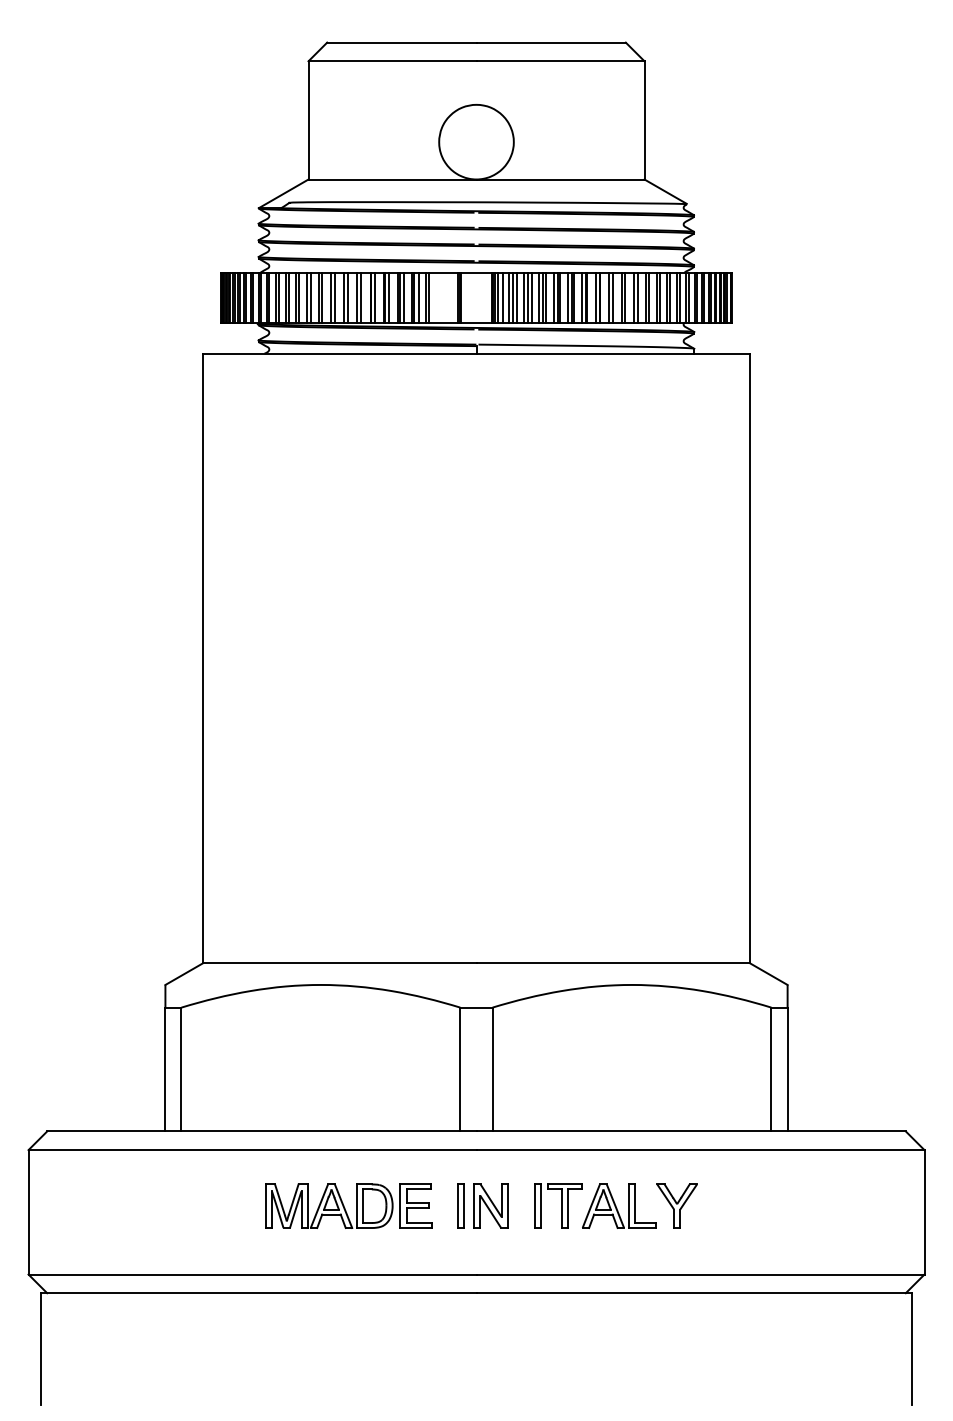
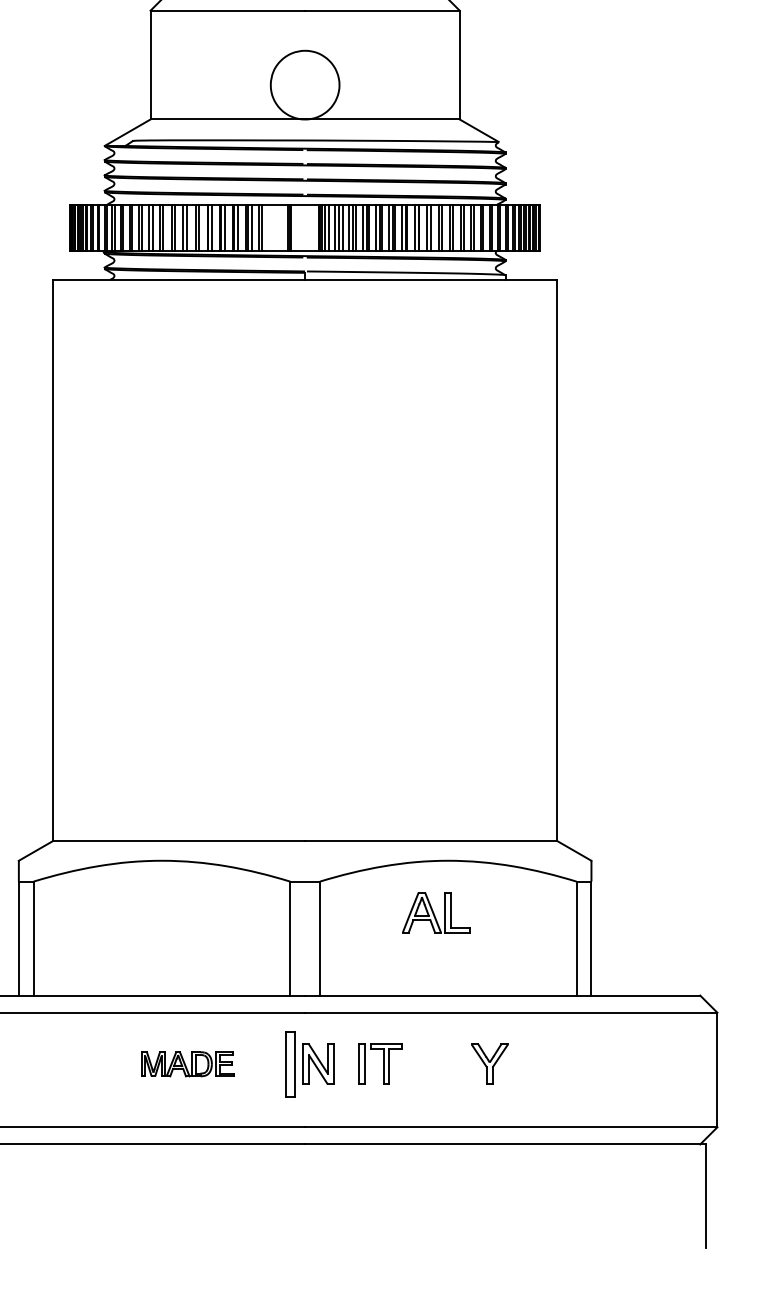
part: (348, 1205) -> (187, 1063), size x0.6
part: (460, 1205) -> (290, 1063), size x1.6
part: (619, 1205) -> (436, 911), moved

